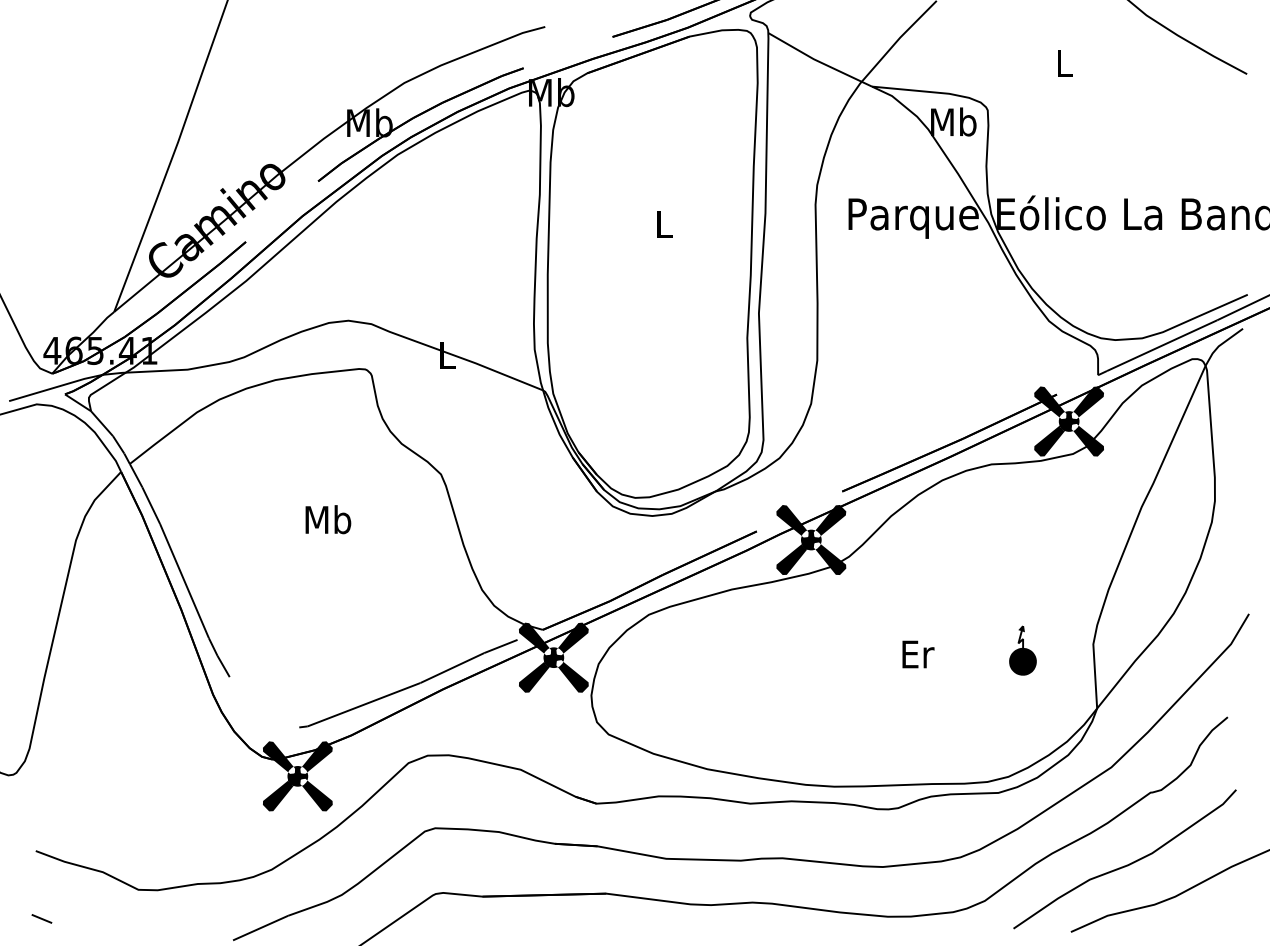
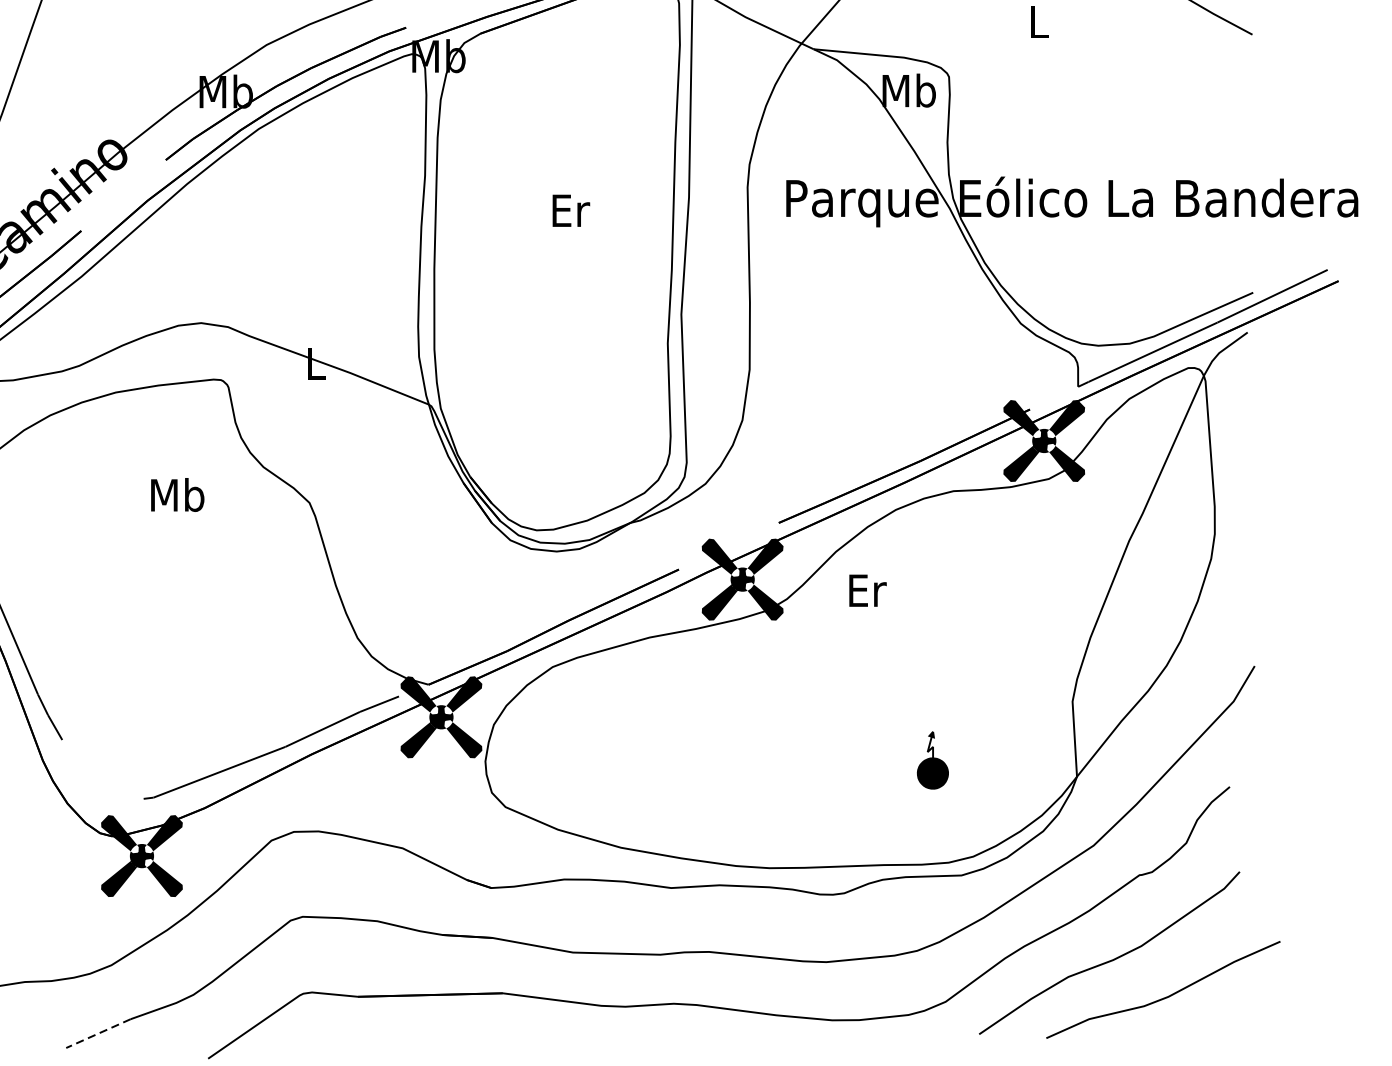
text: (664, 224) -> (570, 210), L -> Er
text: (328, 519) -> (177, 494), moved
part: (1022, 650) -> (932, 760), moved
text: (918, 654) -> (868, 590), moved
line: (260, 928) -> (98, 1034), solid -> dashed

